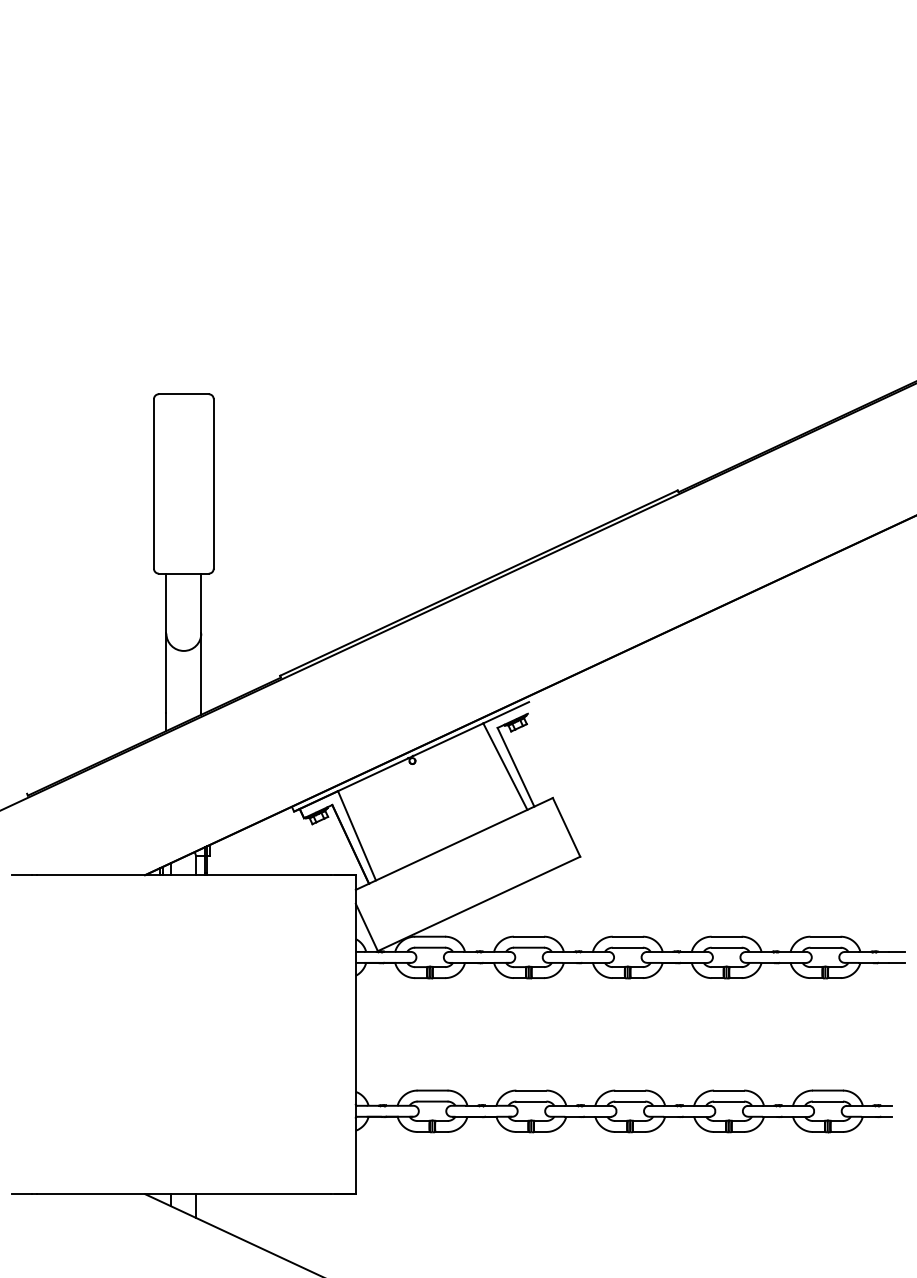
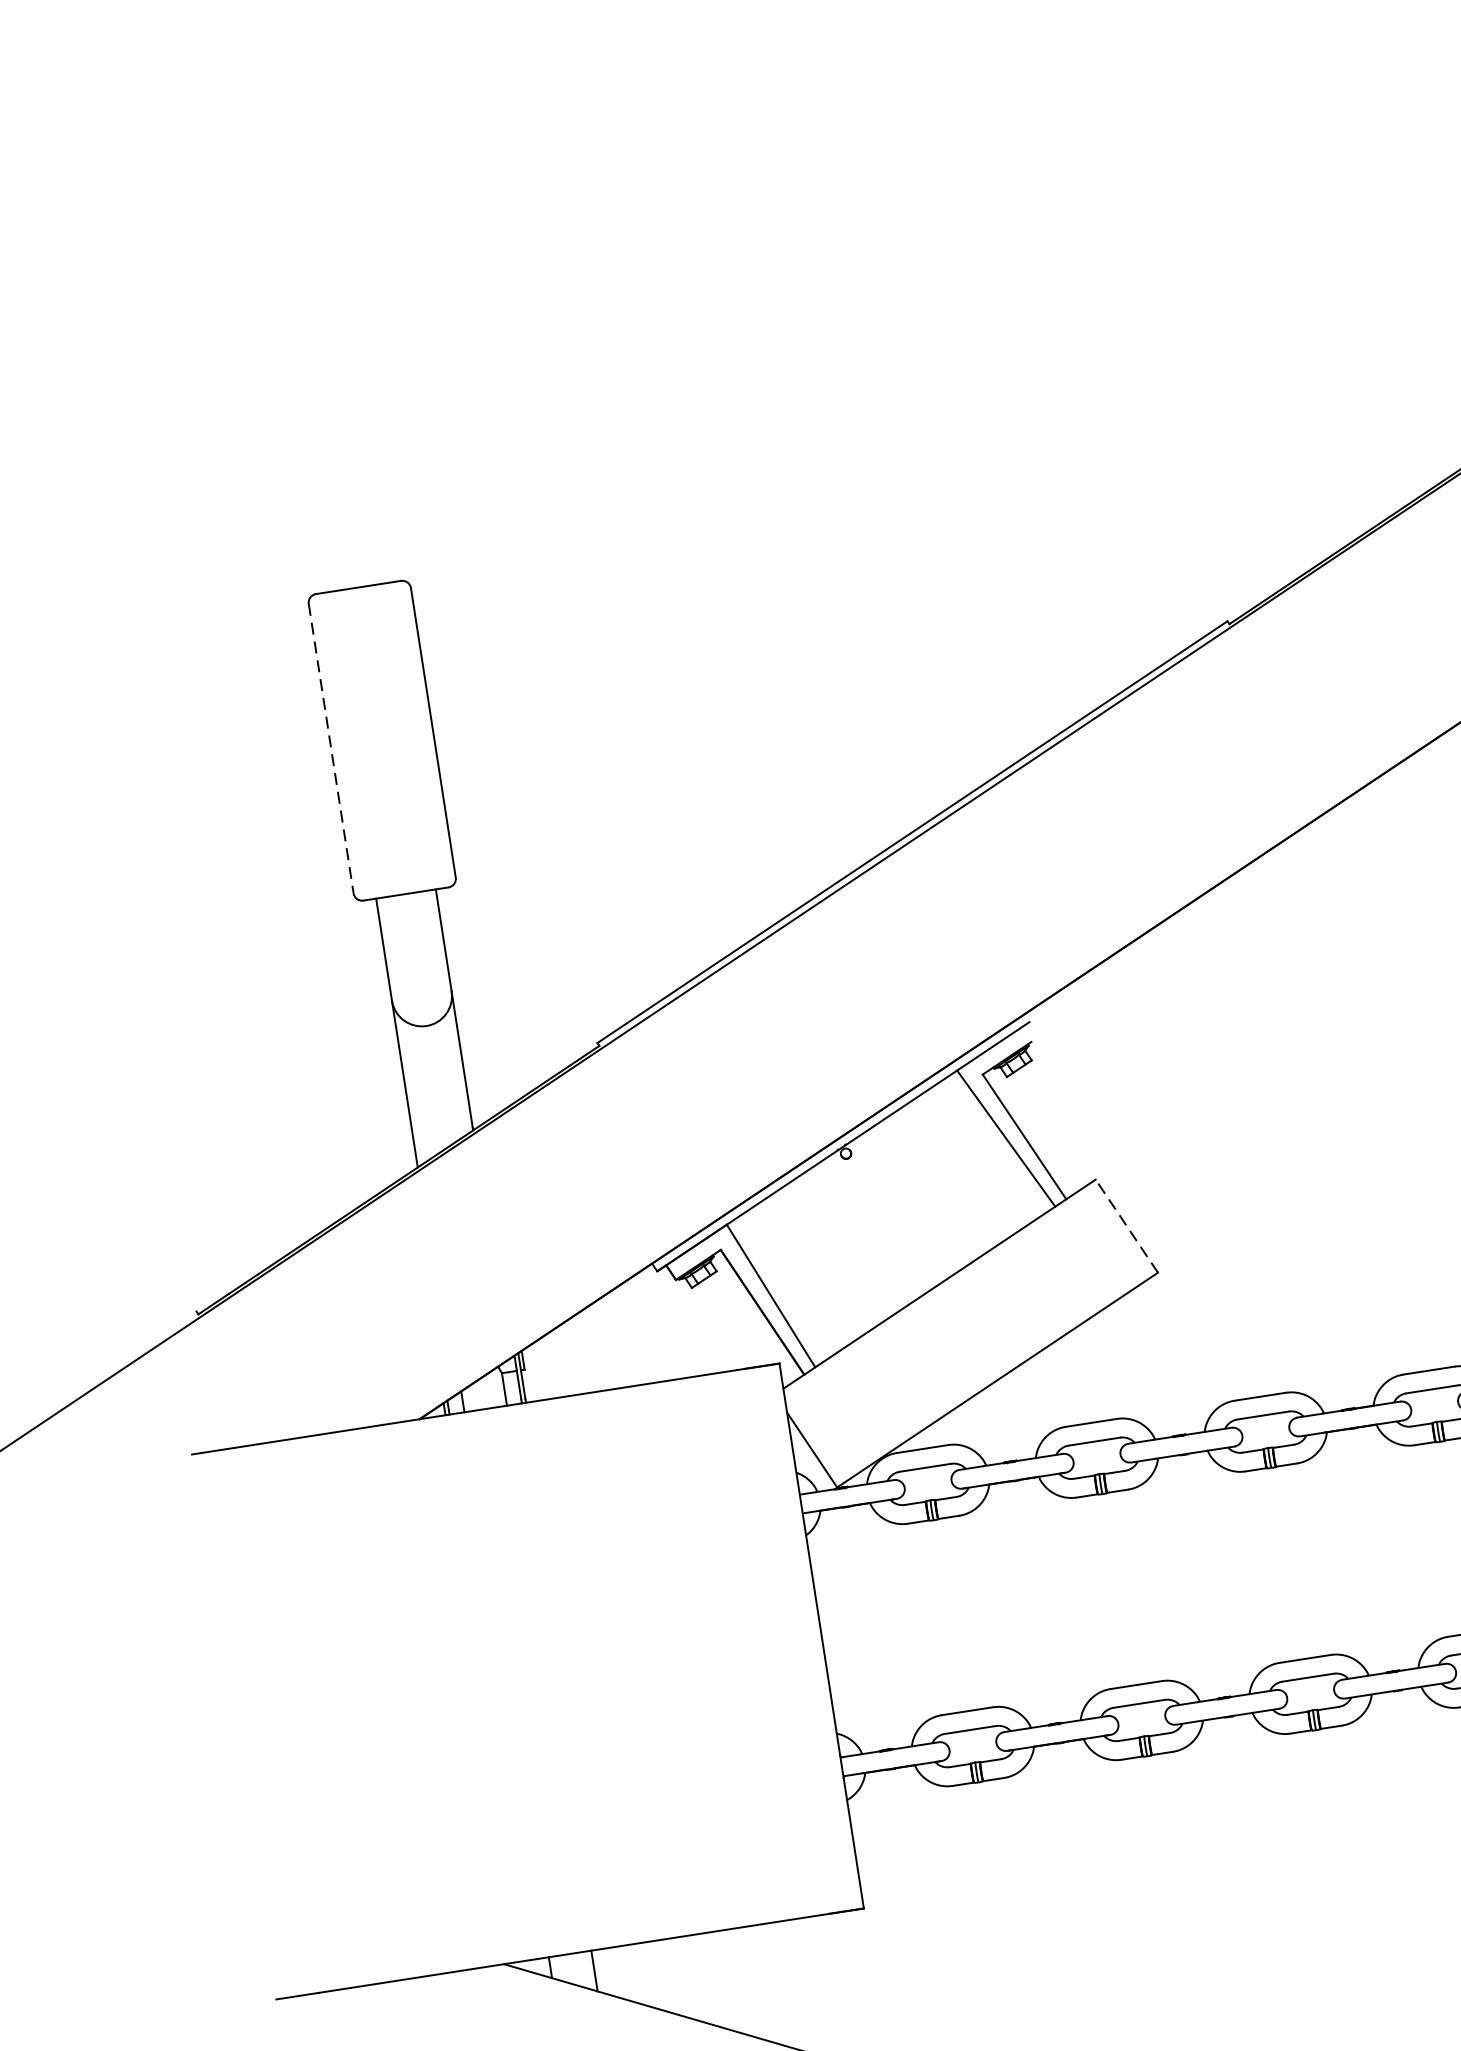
line: (153, 483) -> (330, 748), solid -> dashed
line: (566, 826) -> (1126, 1224), solid -> dashed

